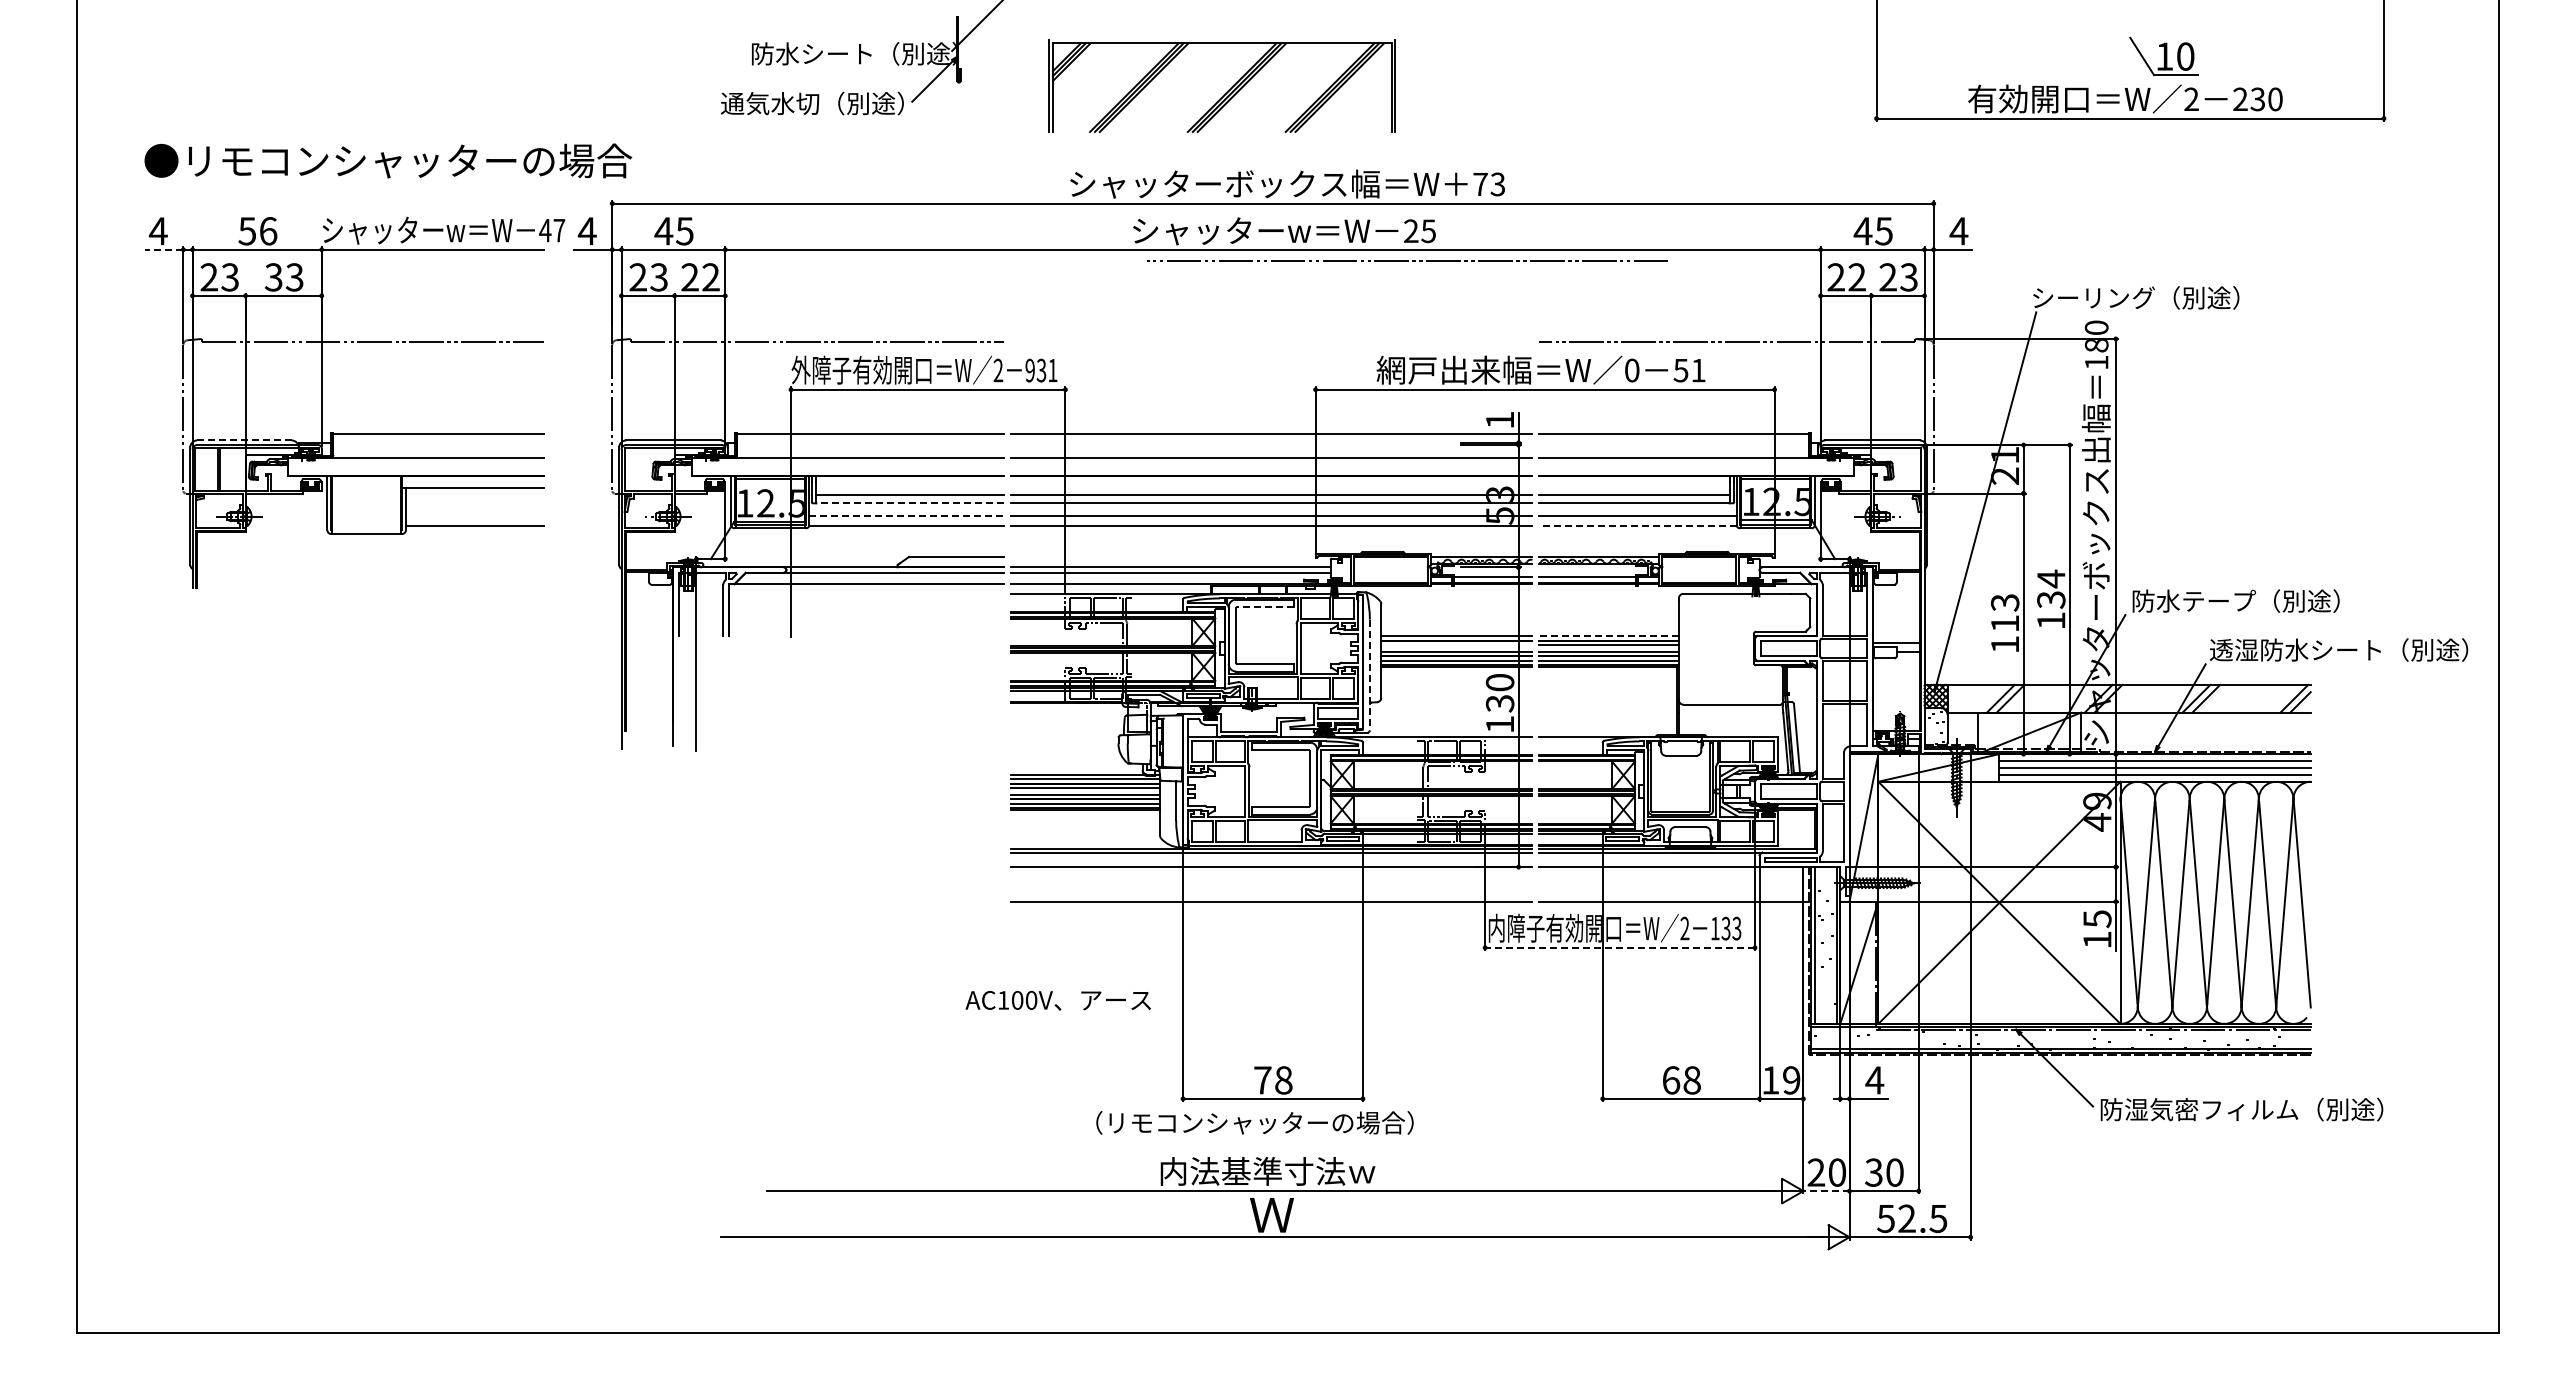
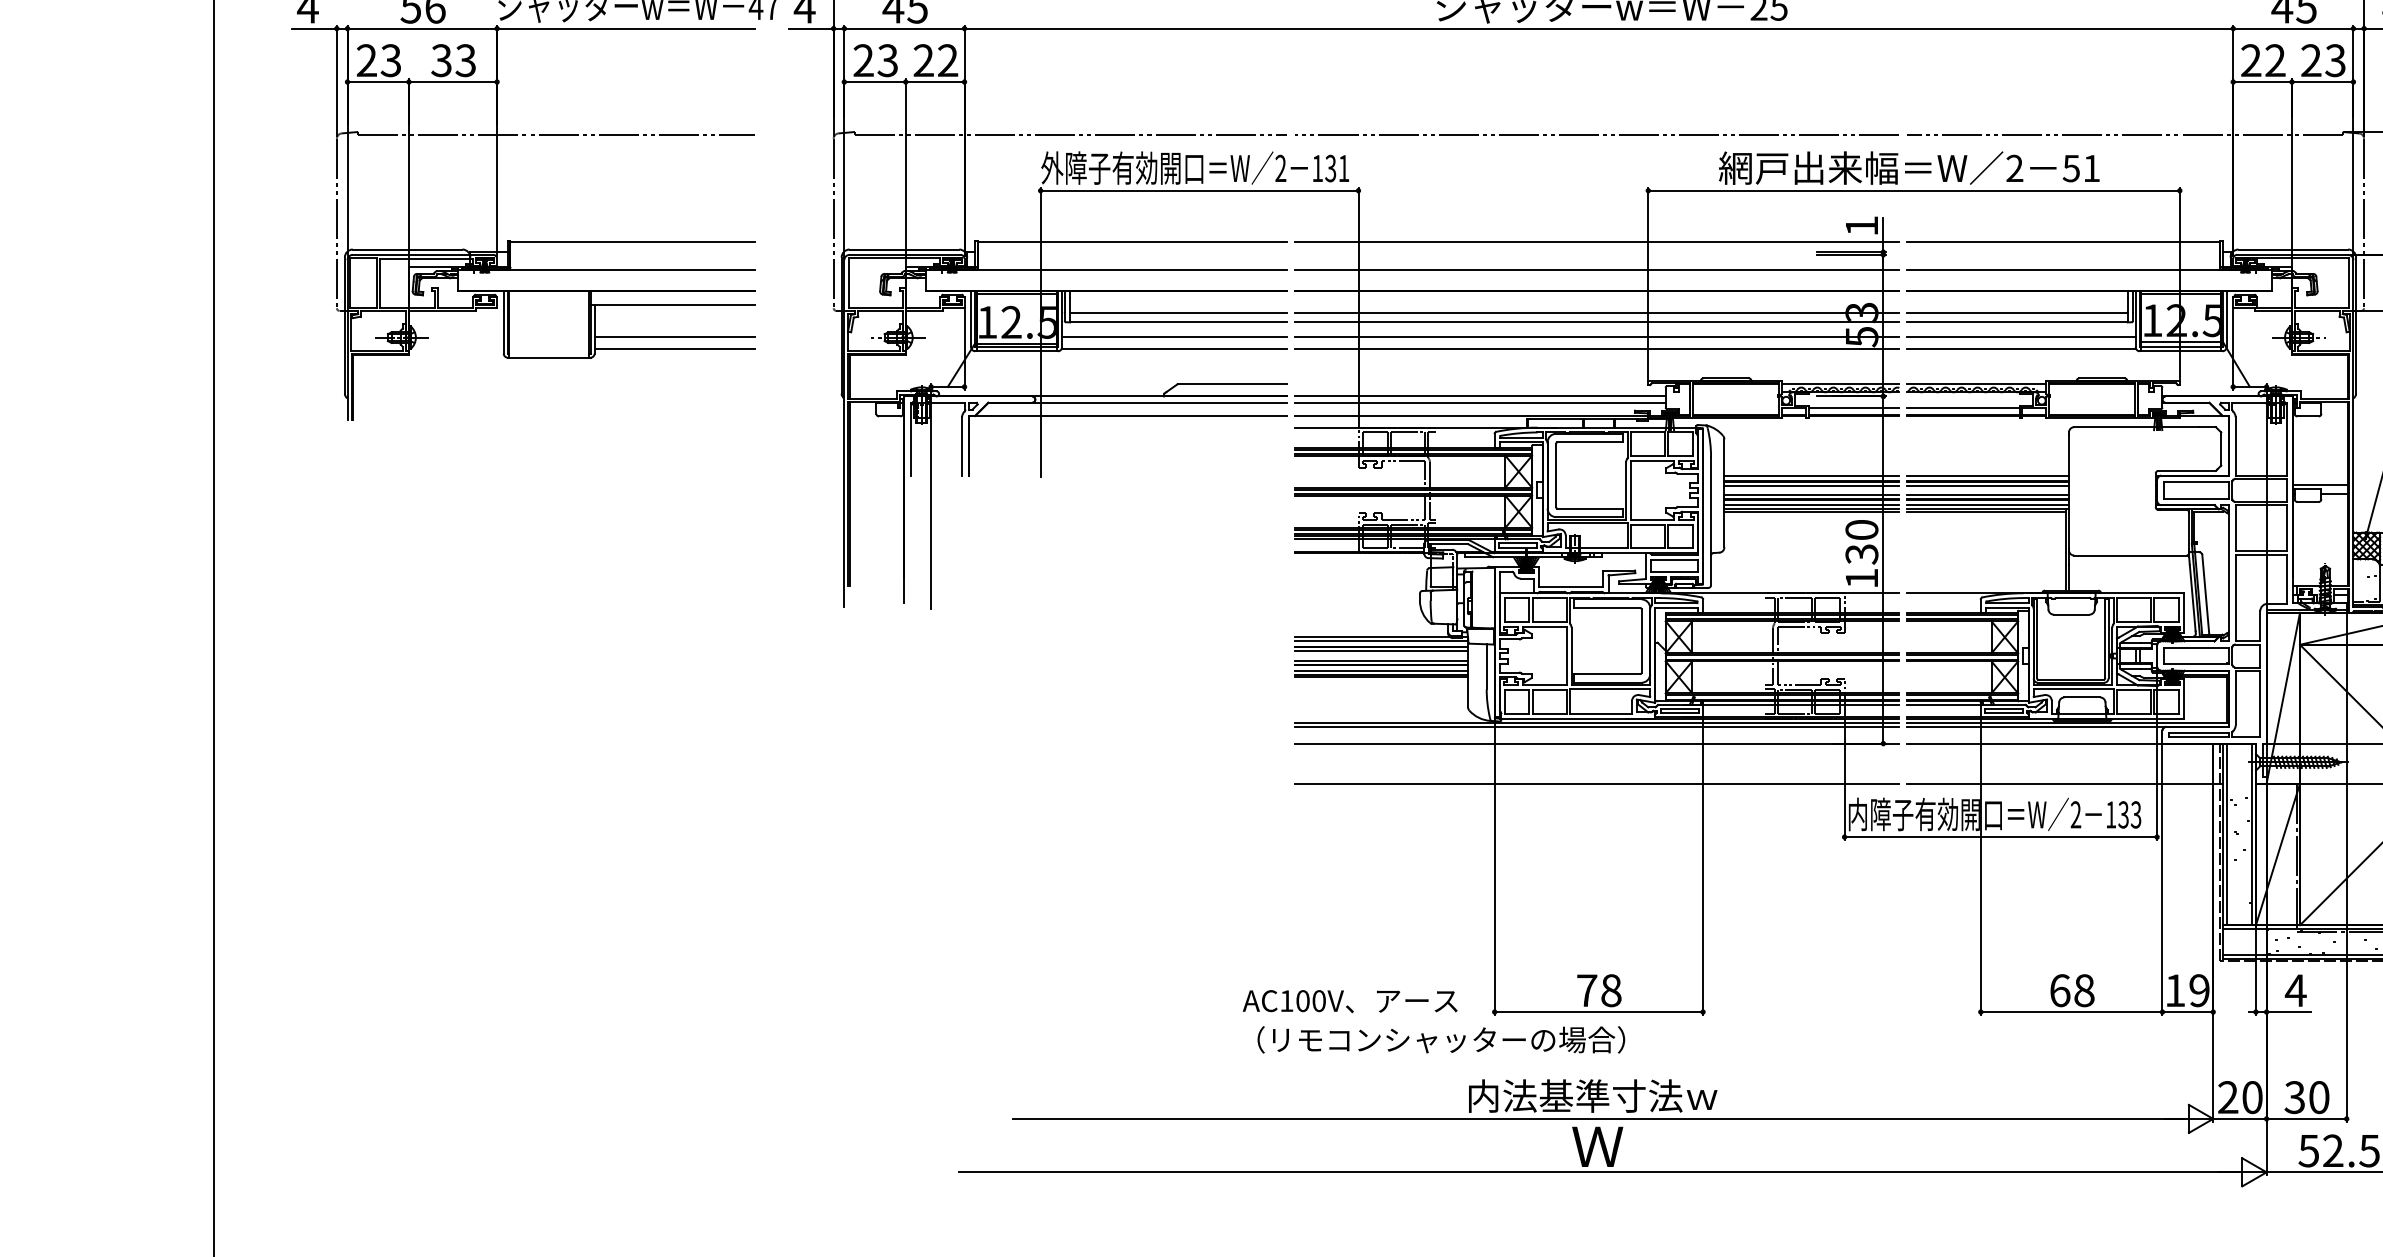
line: (163, 249) -> (313, 28), dashed -> solid
line: (1407, 260) -> (1597, 134), moved
text: (1029, 370) -> (1316, 168), 931 -> 131
text: (1632, 370) -> (2015, 168), 0 -> 2
line: (244, 440) -> (407, 249), dashed -> solid
line: (910, 502) -> (1179, 321), dashed -> solid
line: (474, 515) -> (674, 336), added
line: (907, 515) -> (1175, 336), dashed -> solid
line: (1637, 526) -> (2021, 349), dashed -> solid
line: (1265, 606) -> (1590, 441), dashed -> solid
line: (1609, 635) -> (1988, 475), dashed -> solid
line: (1456, 644) -> (1811, 485), added
line: (1369, 675) -> (1710, 521), dashed -> solid
line: (1620, 947) -> (2001, 836), dashed -> solid
text: (1057, 1000) -> (1349, 1001), moved
text: (1254, 1122) -> (1440, 1039), moved
line: (1825, 1191) -> (2238, 1119), dashed -> solid

